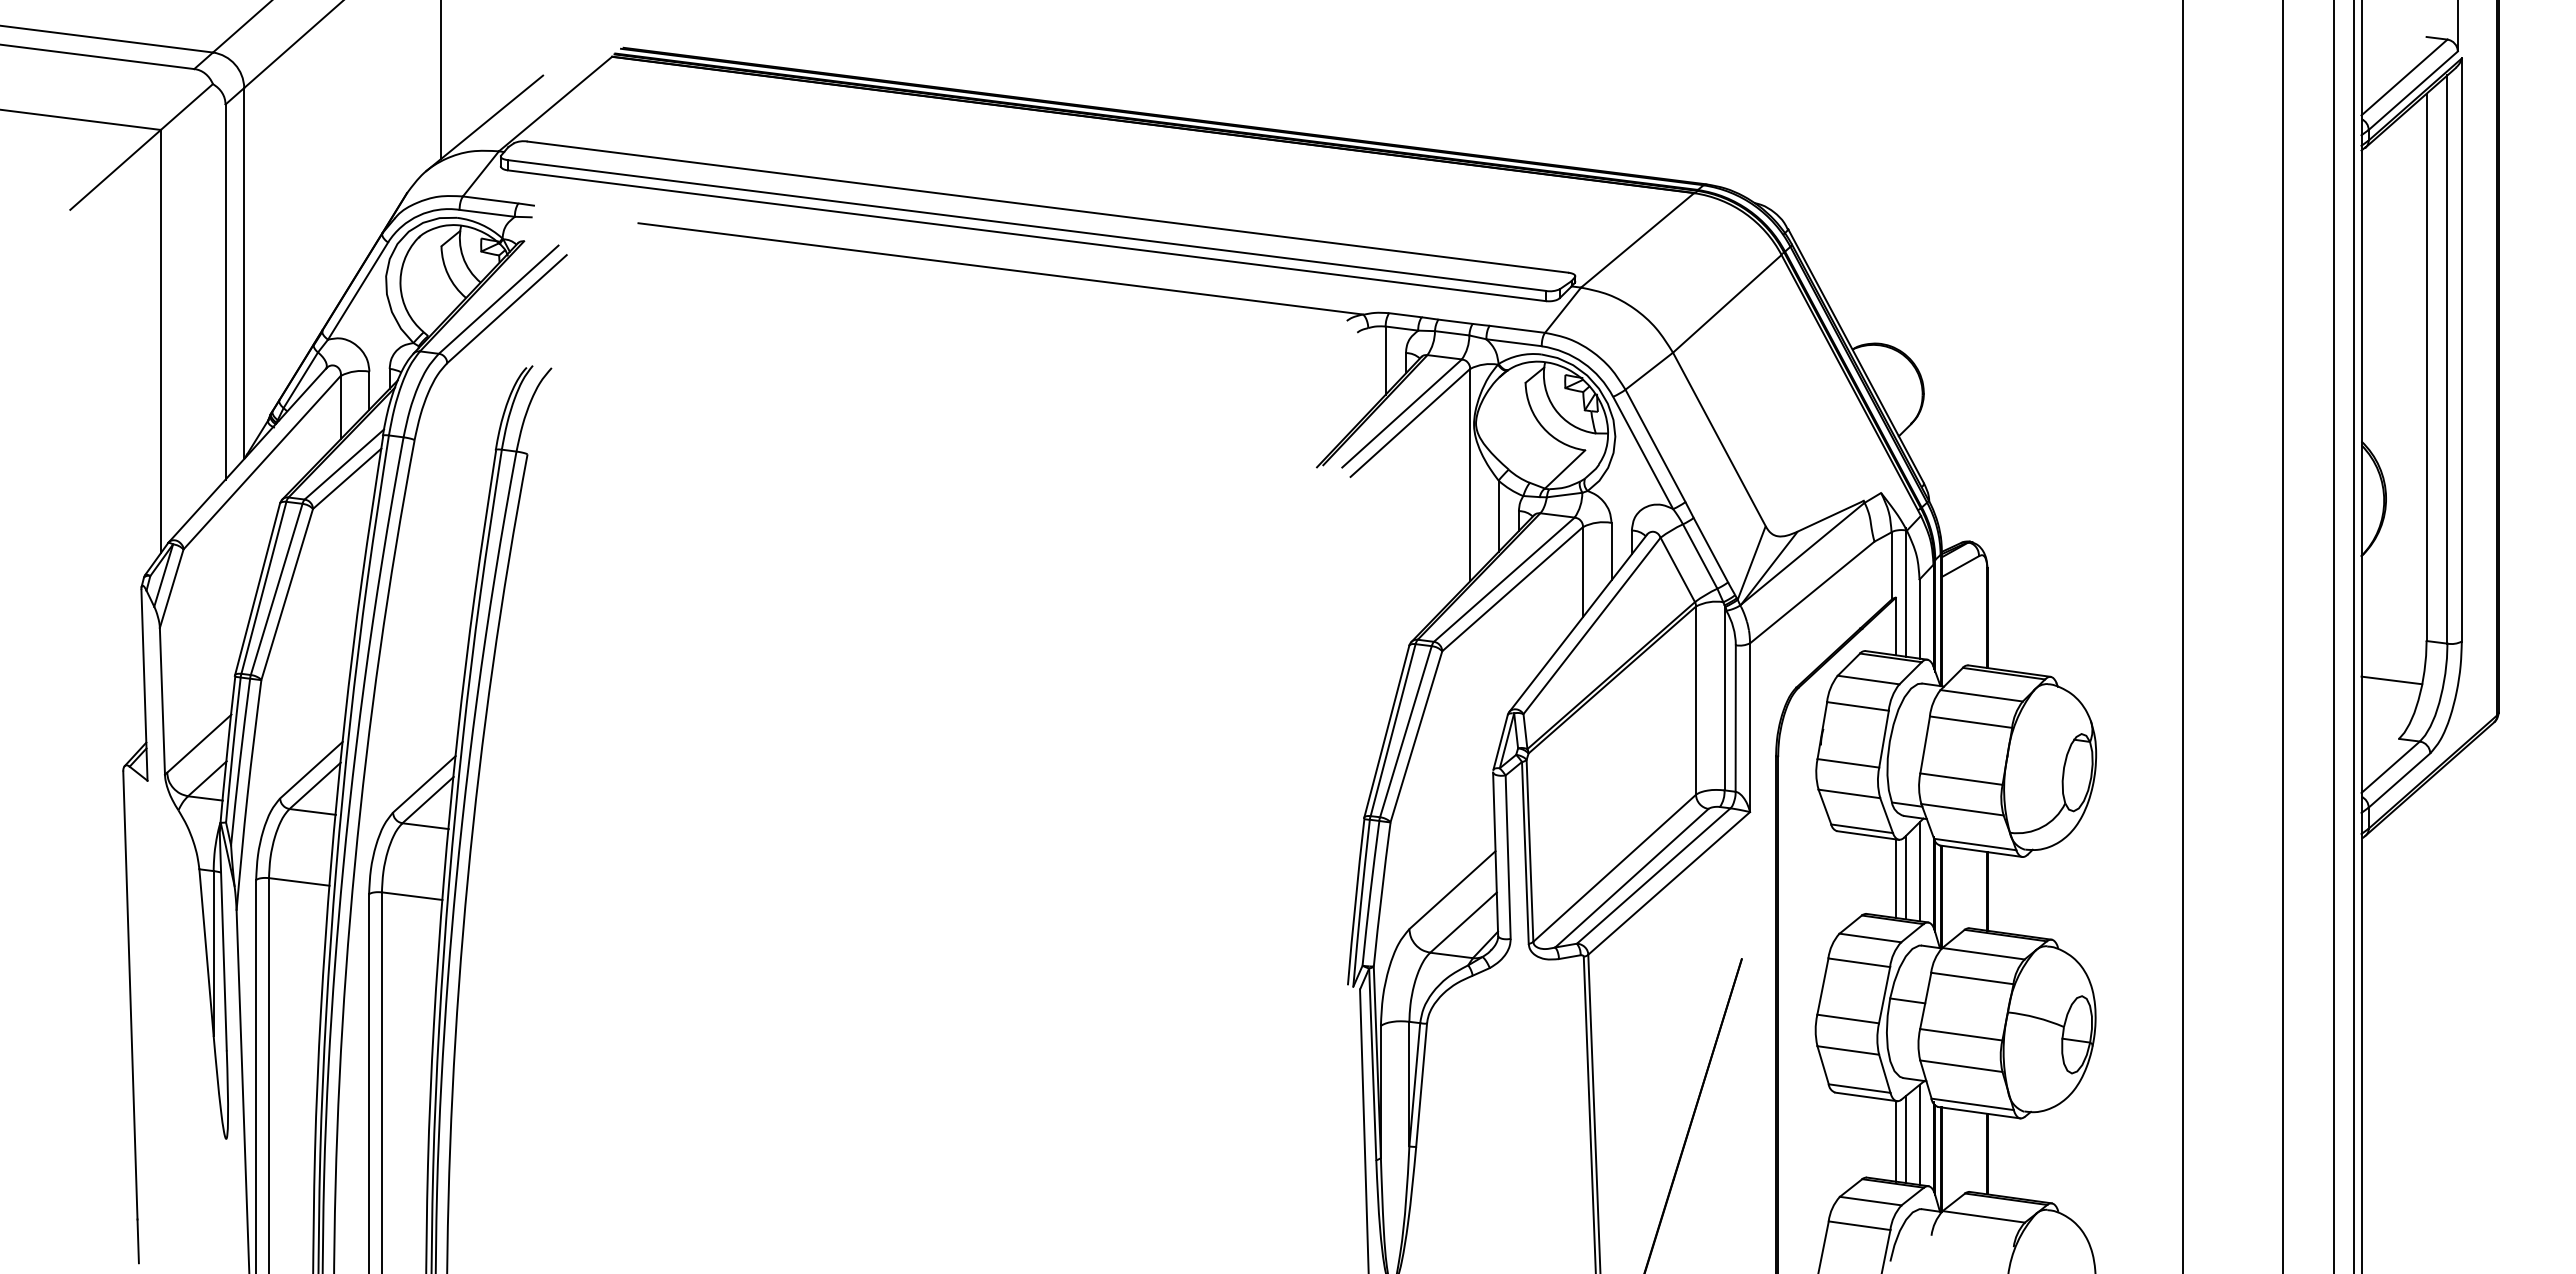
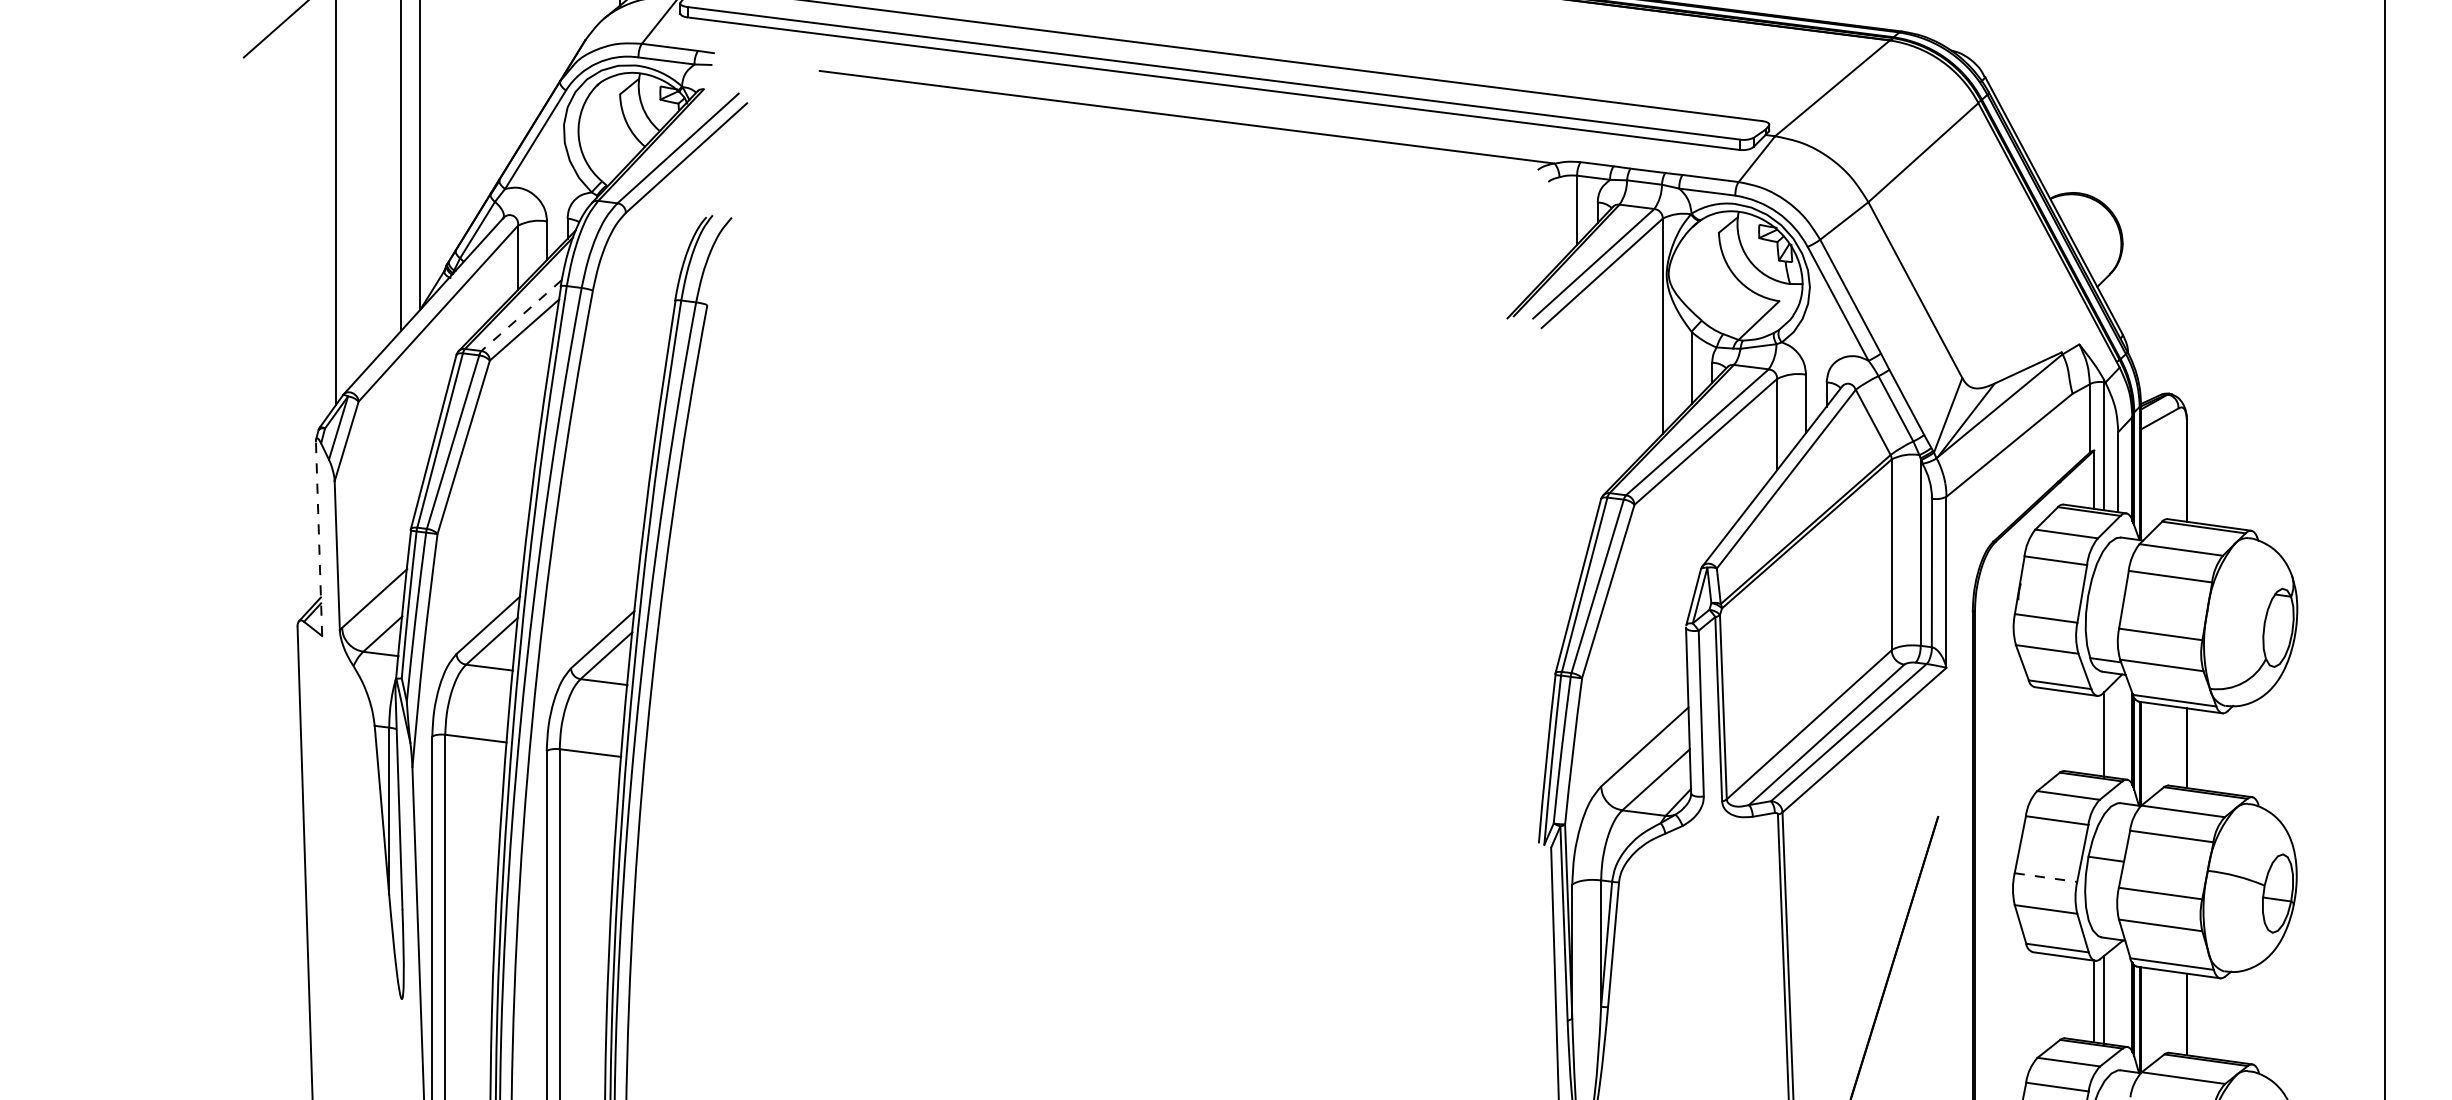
line: (344, 464) -> (521, 315), solid -> dashed
line: (144, 685) -> (319, 539), solid -> dashed
line: (1919, 871) -> (2118, 728), removed
line: (1895, 878) -> (2093, 735), removed
line: (1848, 1019) -> (2046, 878), solid -> dashed
line: (1919, 1134) -> (2118, 994), removed

